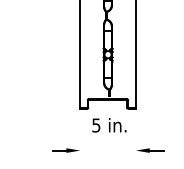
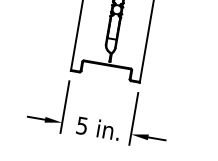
text: (109, 125) -> (98, 128), moved
line: (80, 137) -> (65, 106), added
line: (135, 137) -> (133, 118), added

